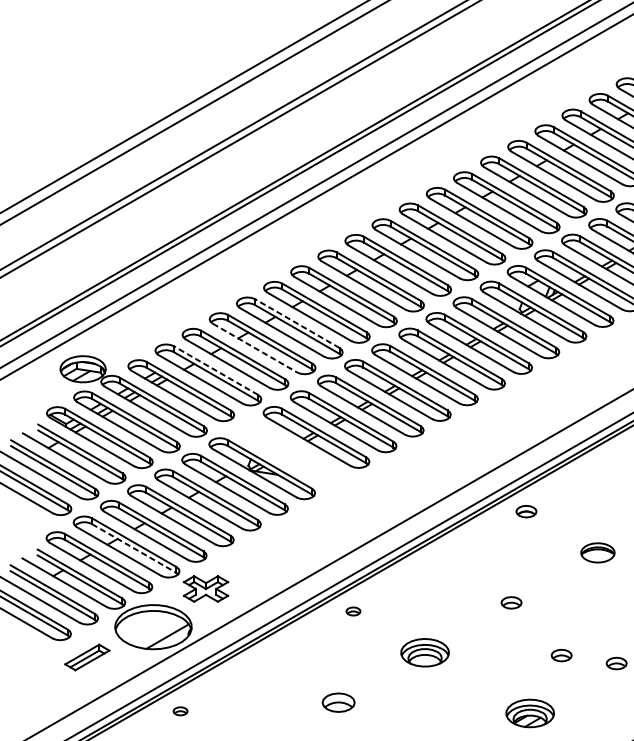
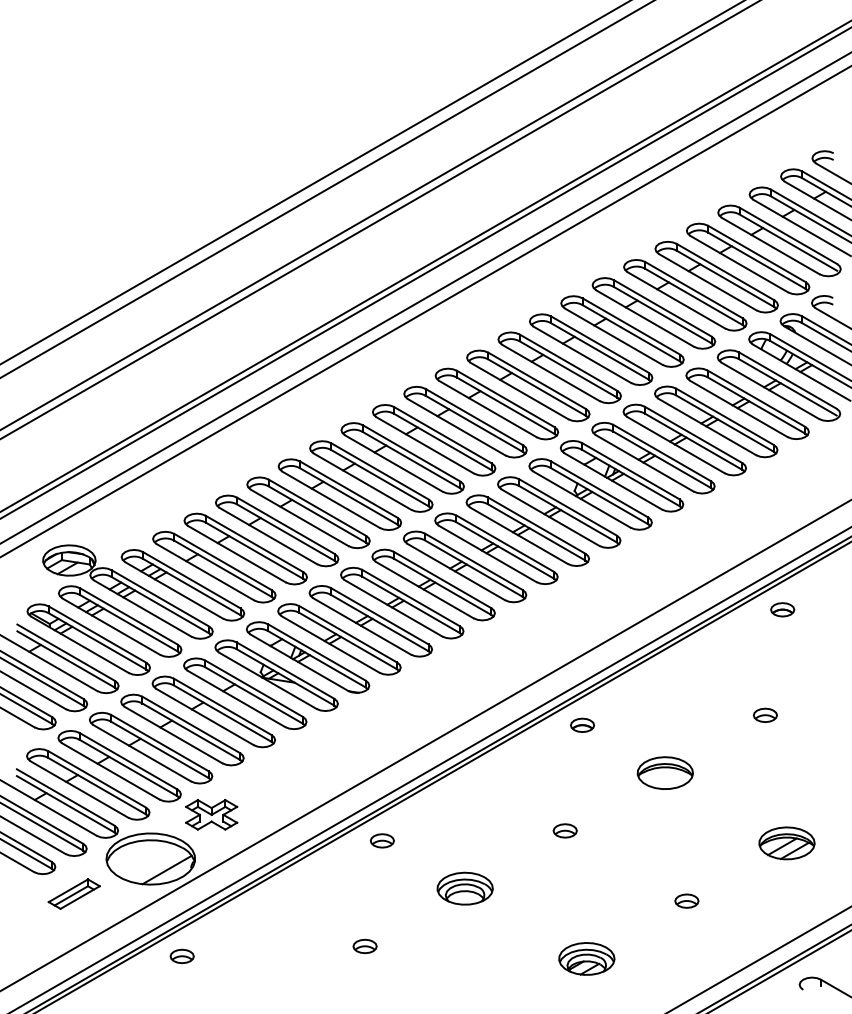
line: (296, 323) -> (316, 507), dashed -> solid
line: (255, 348) -> (268, 536), dashed -> solid
line: (215, 370) -> (222, 561), dashed -> solid
part: (288, 453) -> (307, 657), added
line: (134, 548) -> (128, 768), dashed -> solid
part: (597, 552) -> (664, 772), size x1.43
part: (352, 611) -> (381, 840), size x1.43
part: (561, 655) -> (622, 891), removed
part: (338, 702) -> (364, 946), size x0.62
part: (179, 711) -> (181, 956), size x1.43

